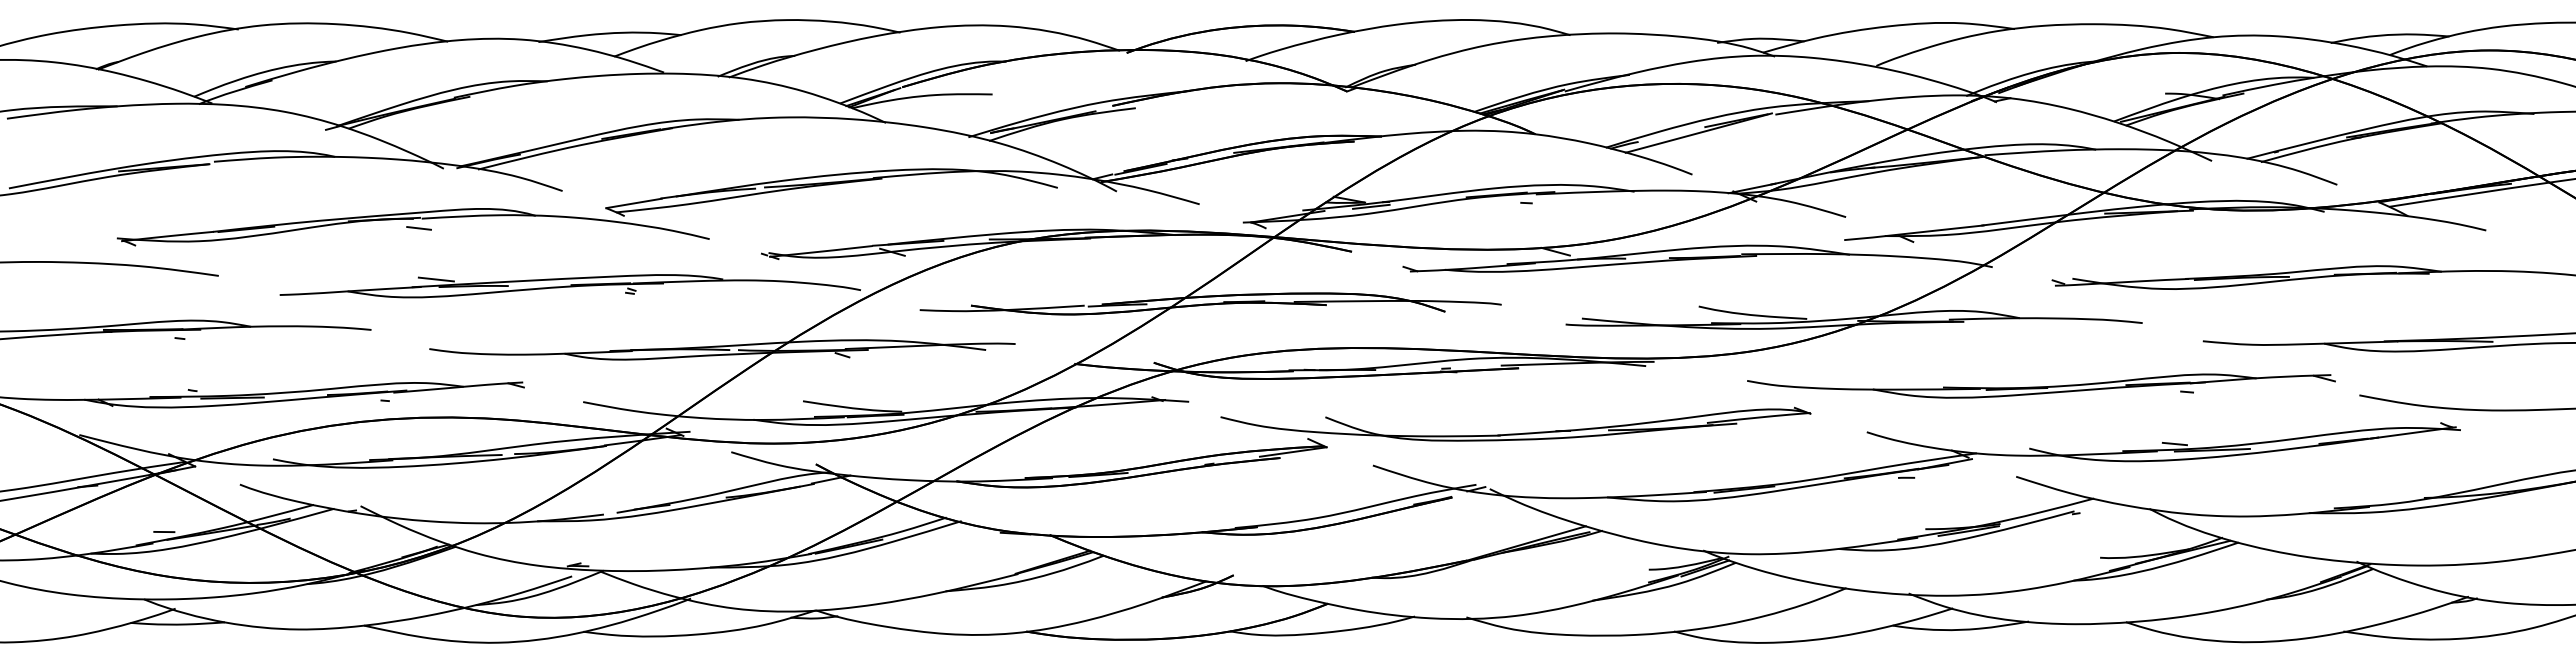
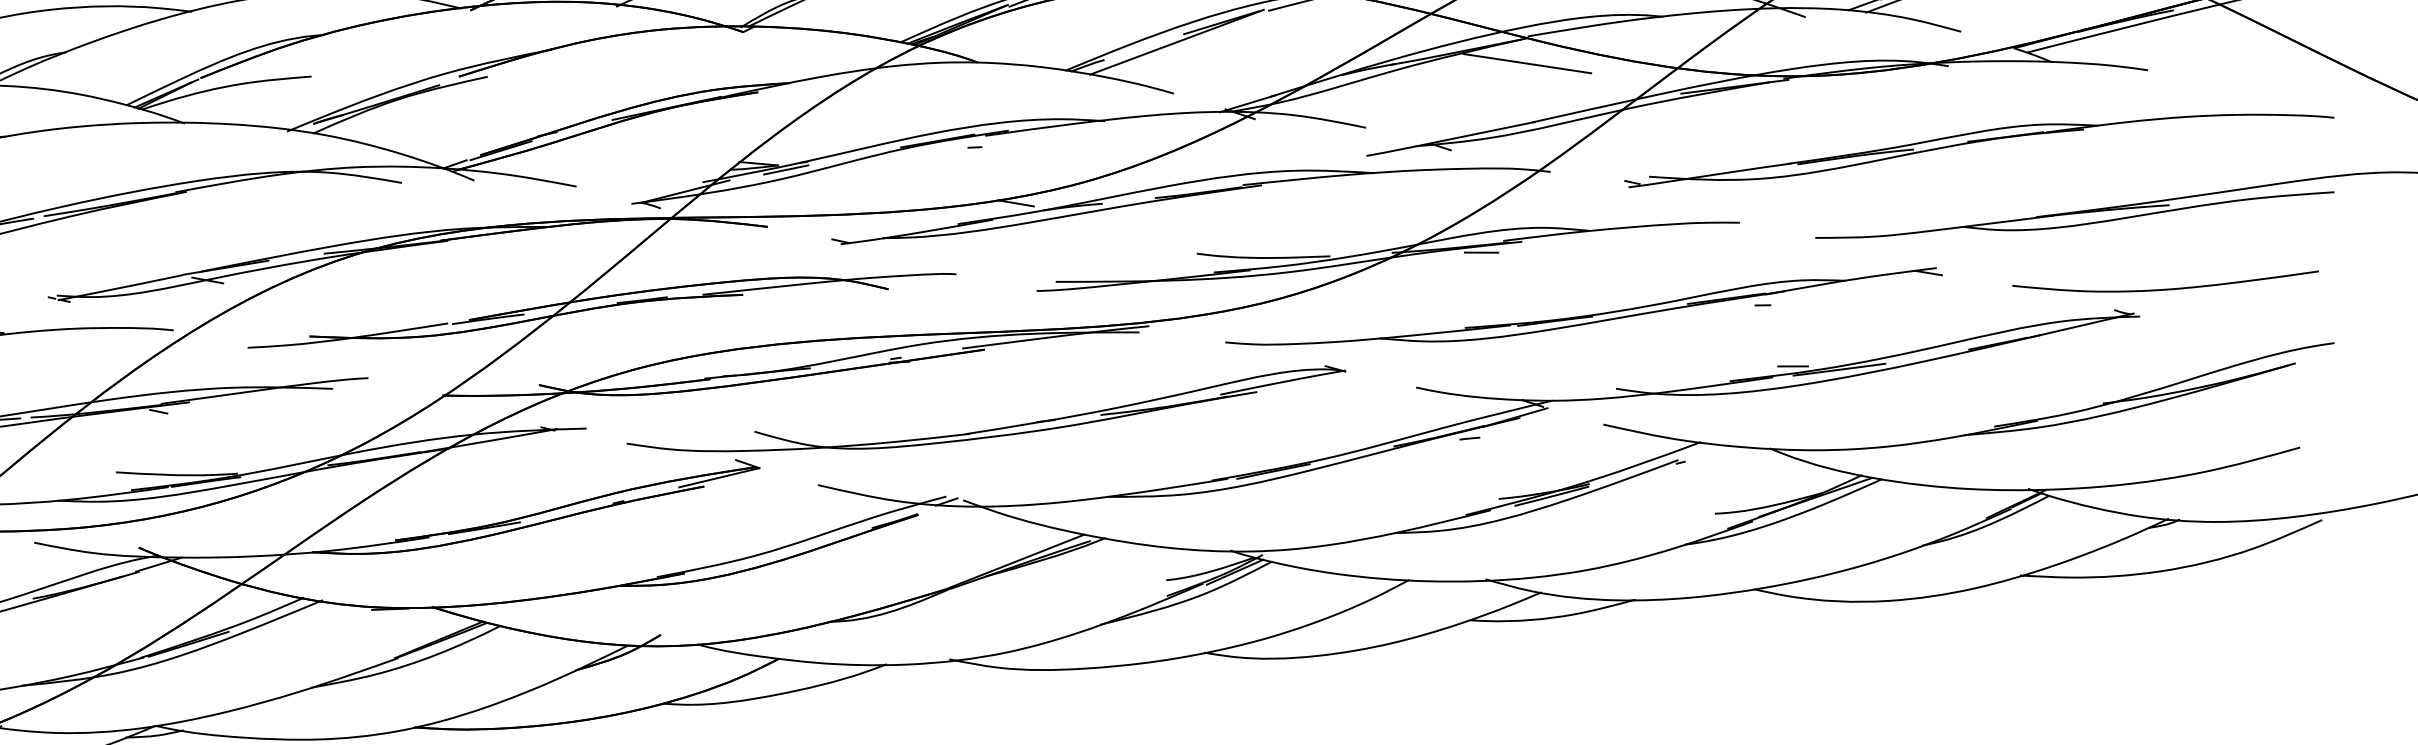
line: (1982, 177) -> (1527, 63), added
line: (1929, 327) -> (1480, 252), added
part: (2041, 385) -> (1584, 314), moved

